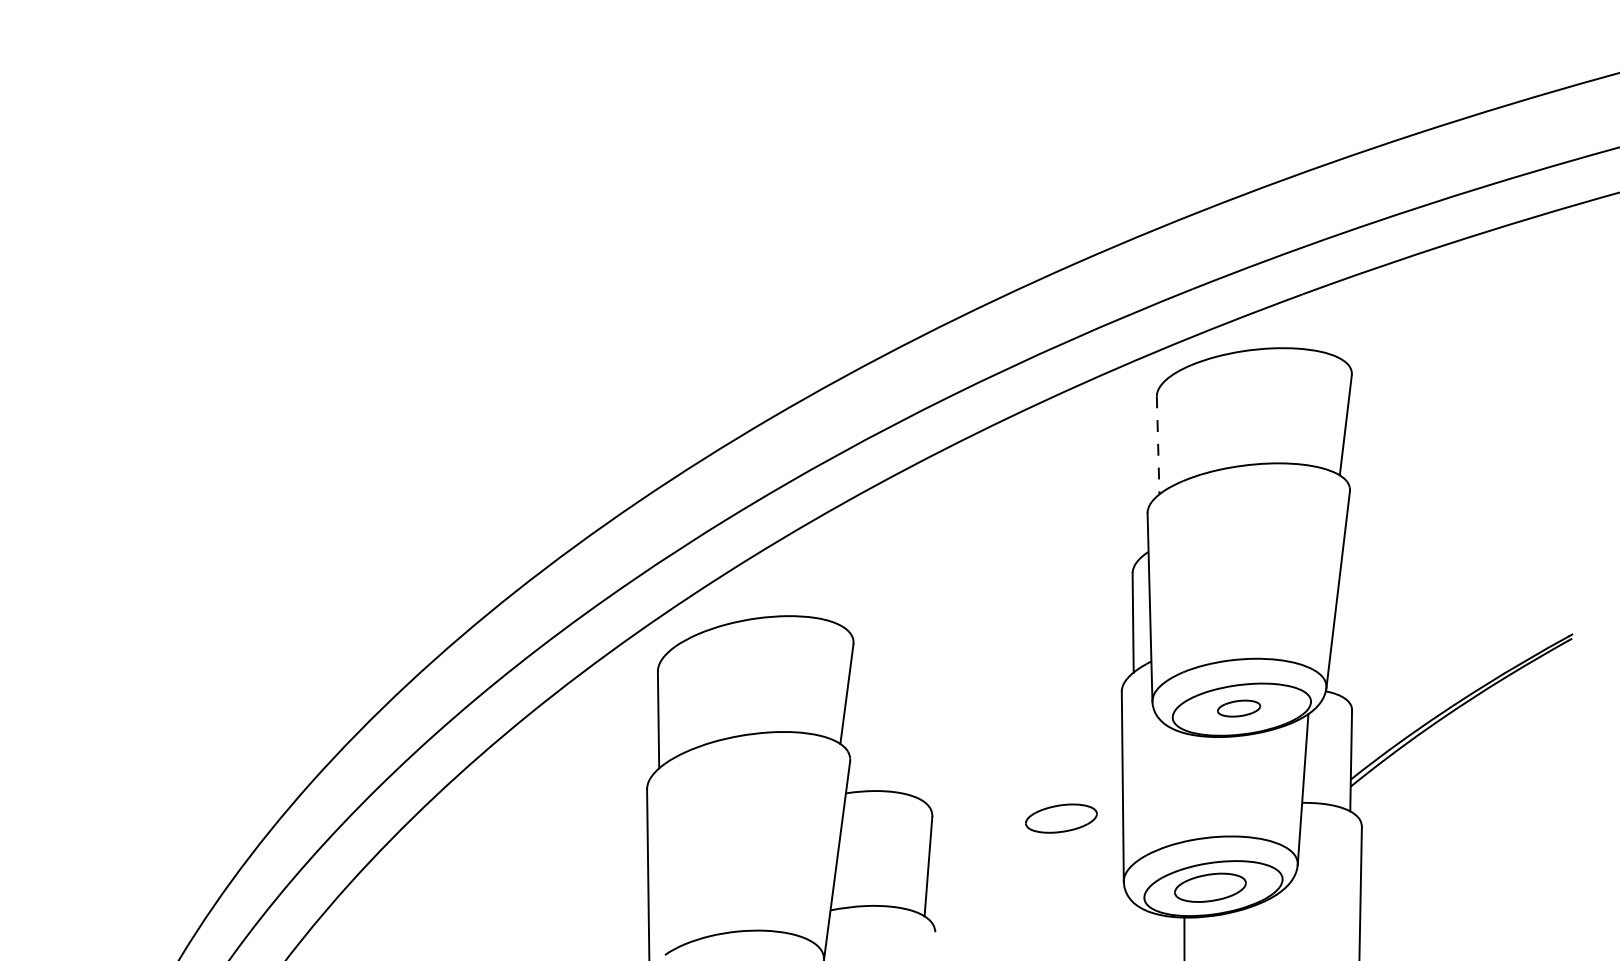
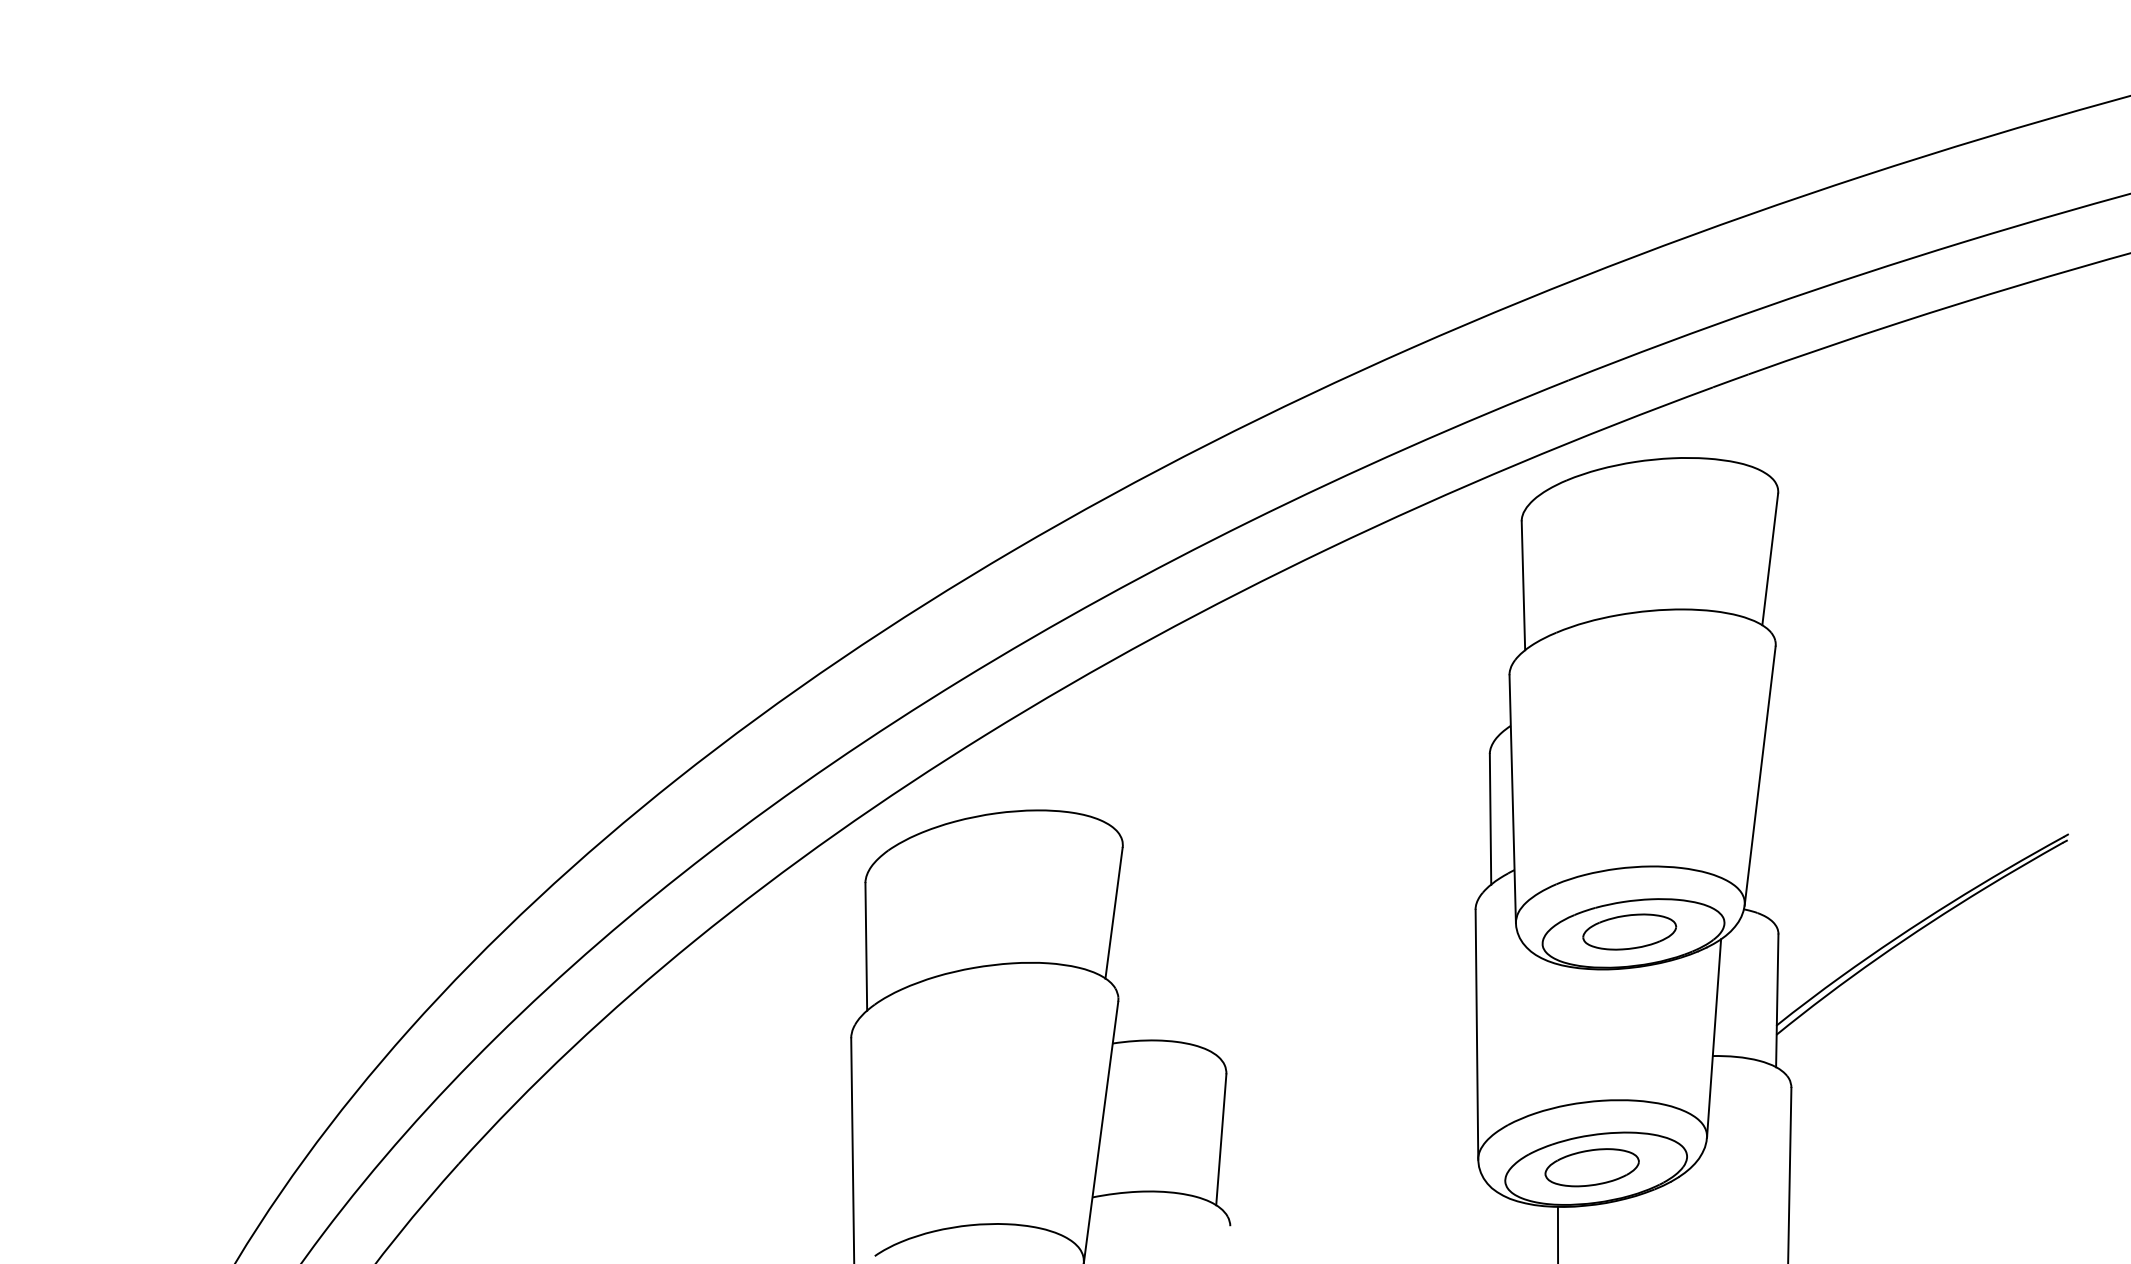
line: (1158, 445) -> (1523, 586), dashed -> solid
part: (1238, 708) -> (1629, 931), size x1.67
part: (1060, 818) -> (1395, 1076), removed

